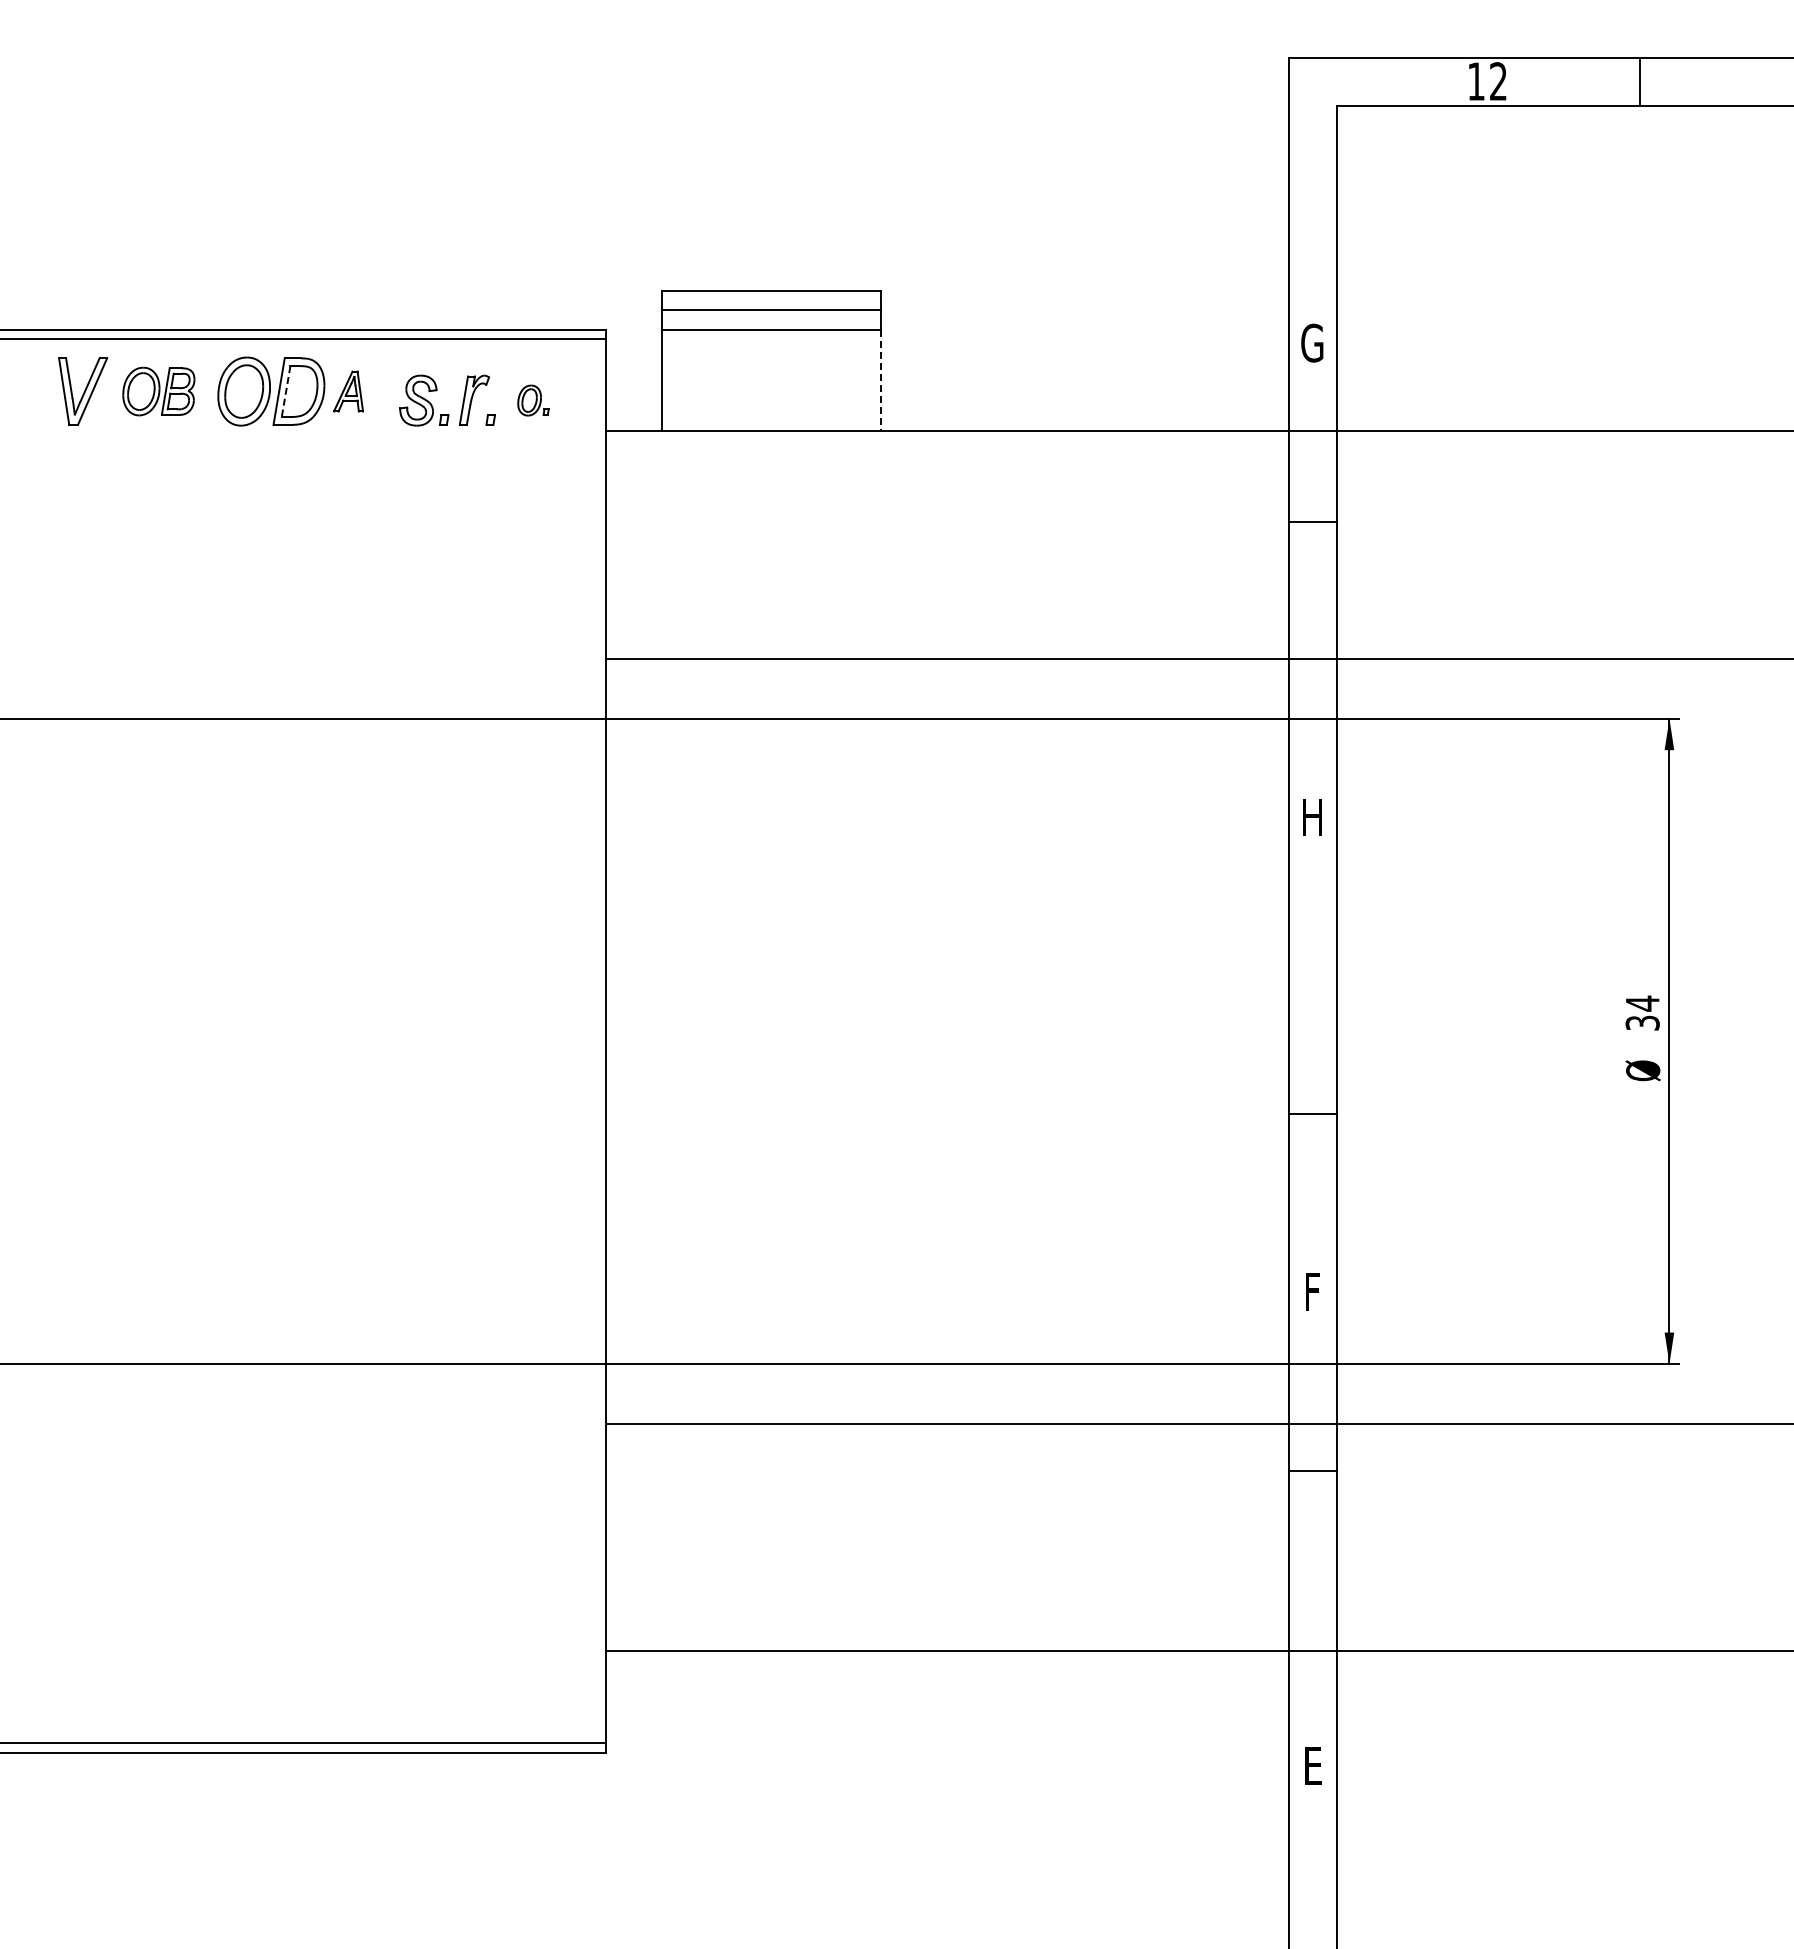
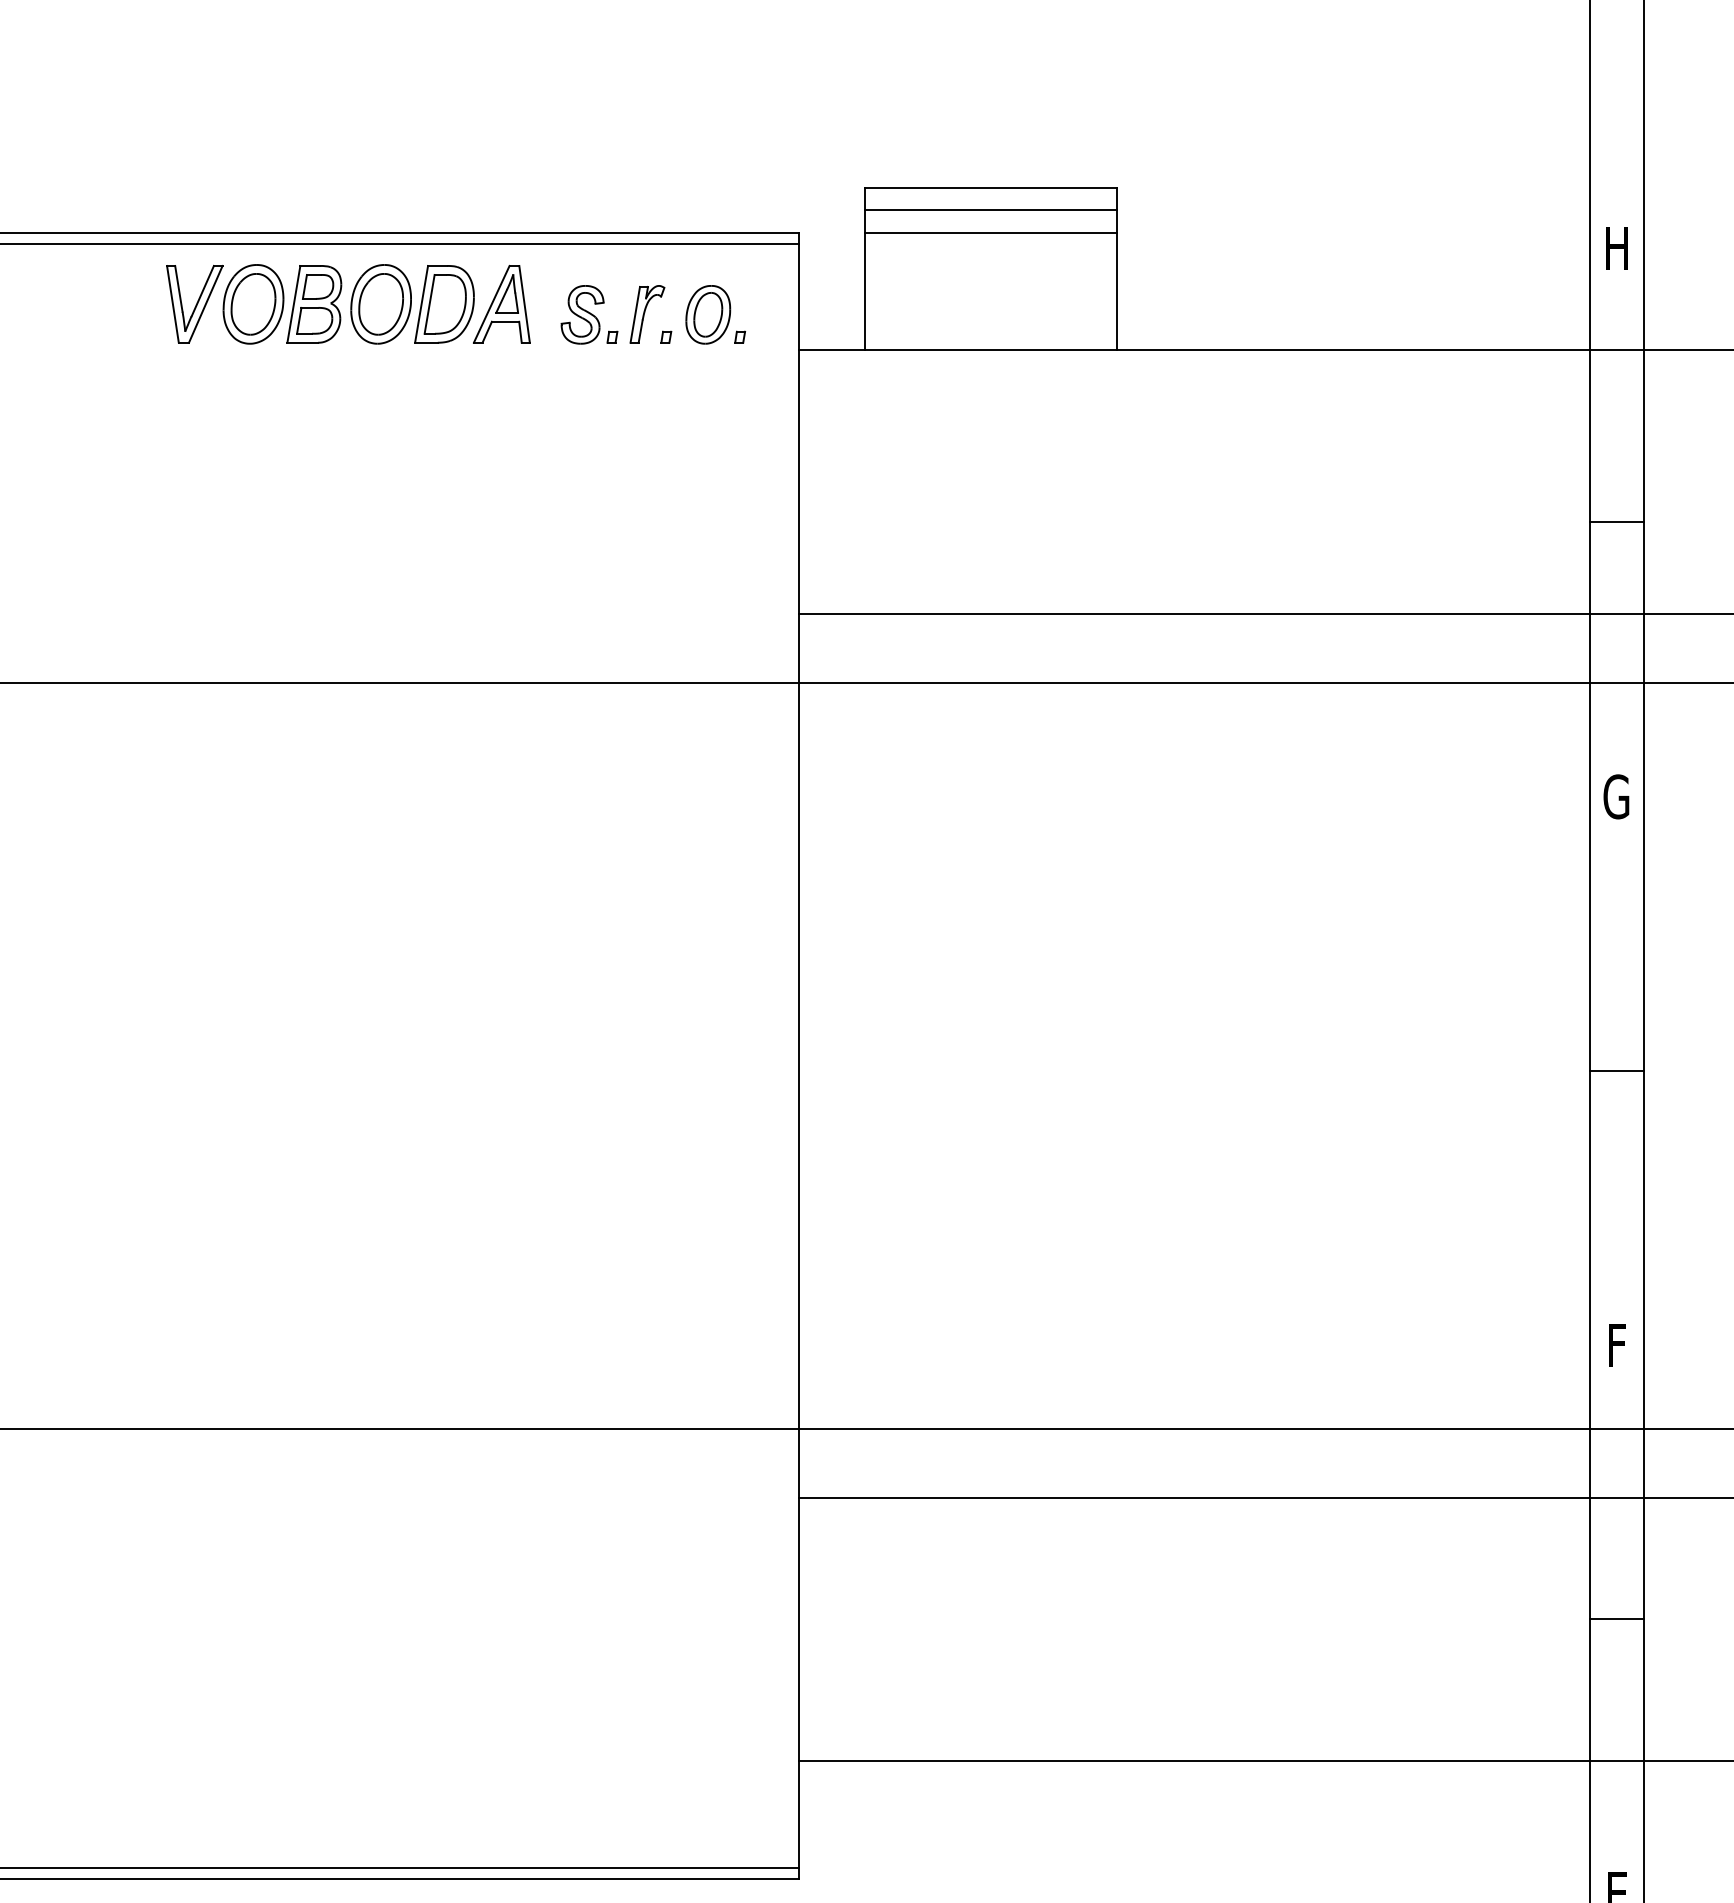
text: (1312, 342) -> (1616, 247), G -> H
line: (880, 380) -> (1117, 291), dashed -> solid
part: (158, 391) -> (282, 304), size x1.43
line: (286, 391) -> (430, 304), dashed -> solid
part: (348, 391) -> (501, 304), size x1.67
part: (533, 400) -> (715, 314), size x1.67
line: (1312, 522) -> (1616, 522), moved
text: (1312, 817) -> (1616, 796), H -> G
line: (1312, 1114) -> (1616, 1071), moved
line: (1312, 1470) -> (1616, 1619), moved

